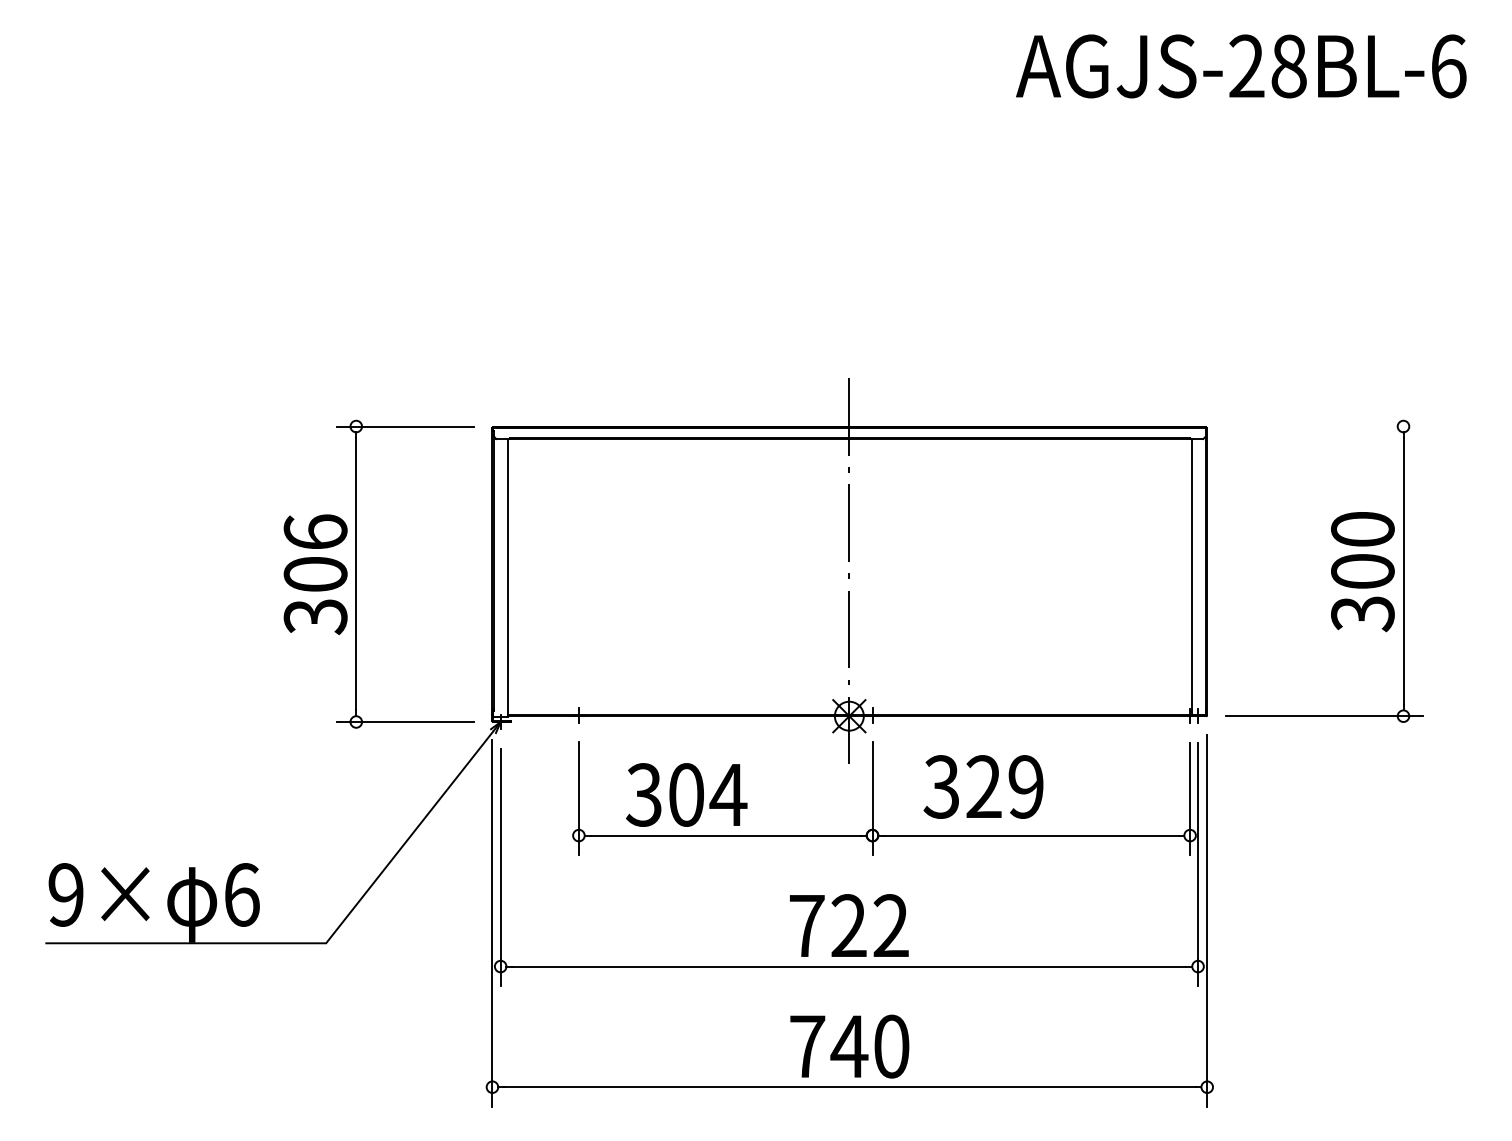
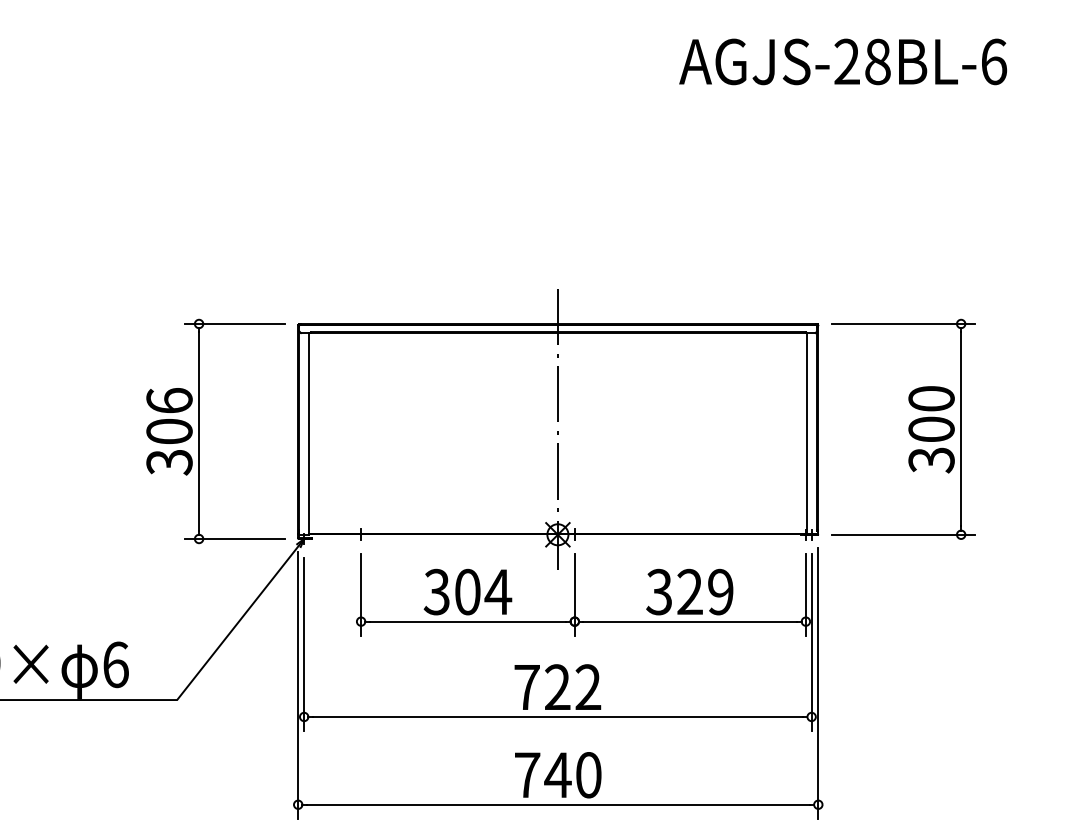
line: (1323, 426) -> (902, 323), added
text: (983, 786) -> (689, 591), moved
text: (686, 794) -> (467, 591), moved

